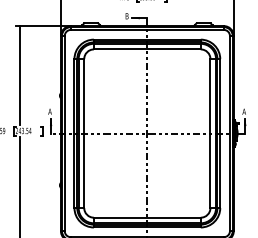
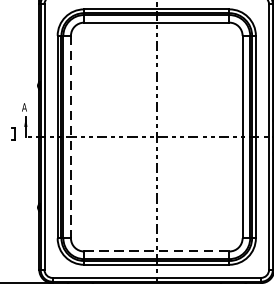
line: (84, 134) -> (71, 138), solid -> dashed
line: (147, 217) -> (156, 251), solid -> dashed

